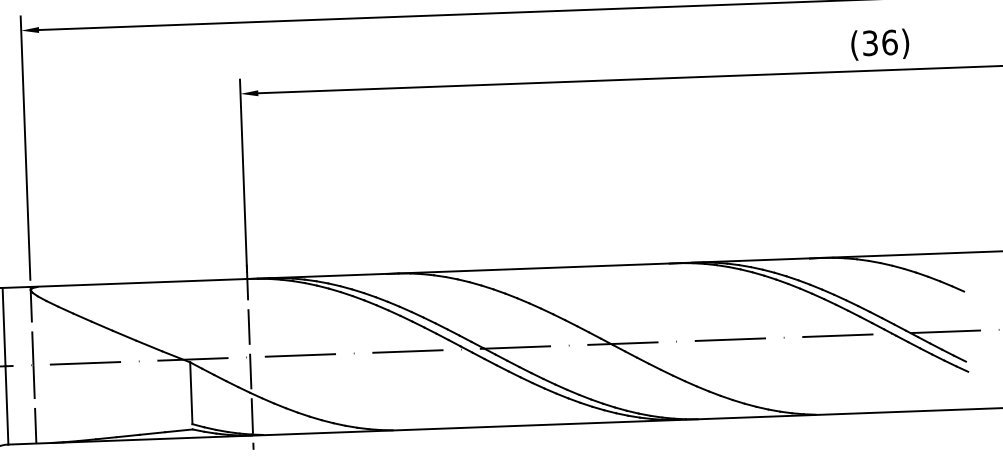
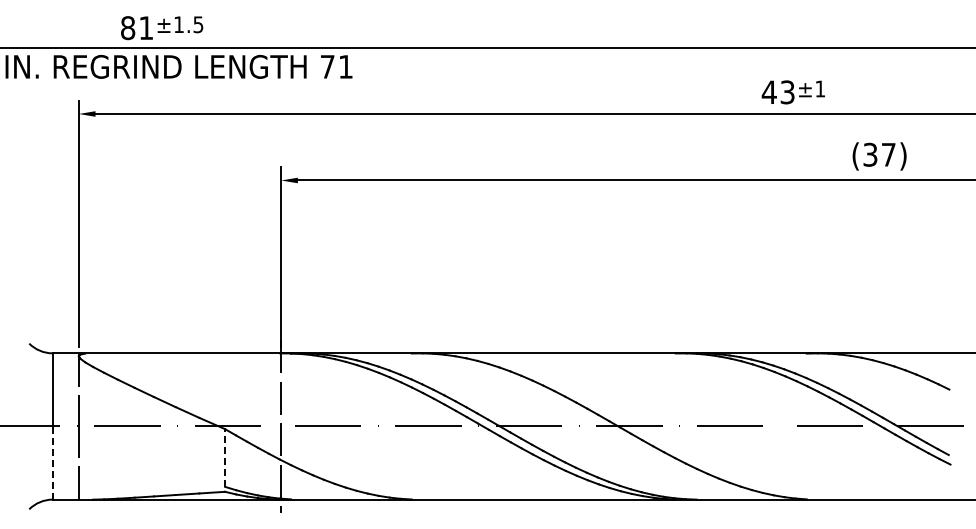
text: (889, 42) -> (888, 154), (36) -> (37)
line: (191, 393) -> (225, 458), solid -> dashed
line: (6, 405) -> (52, 463), solid -> dashed

